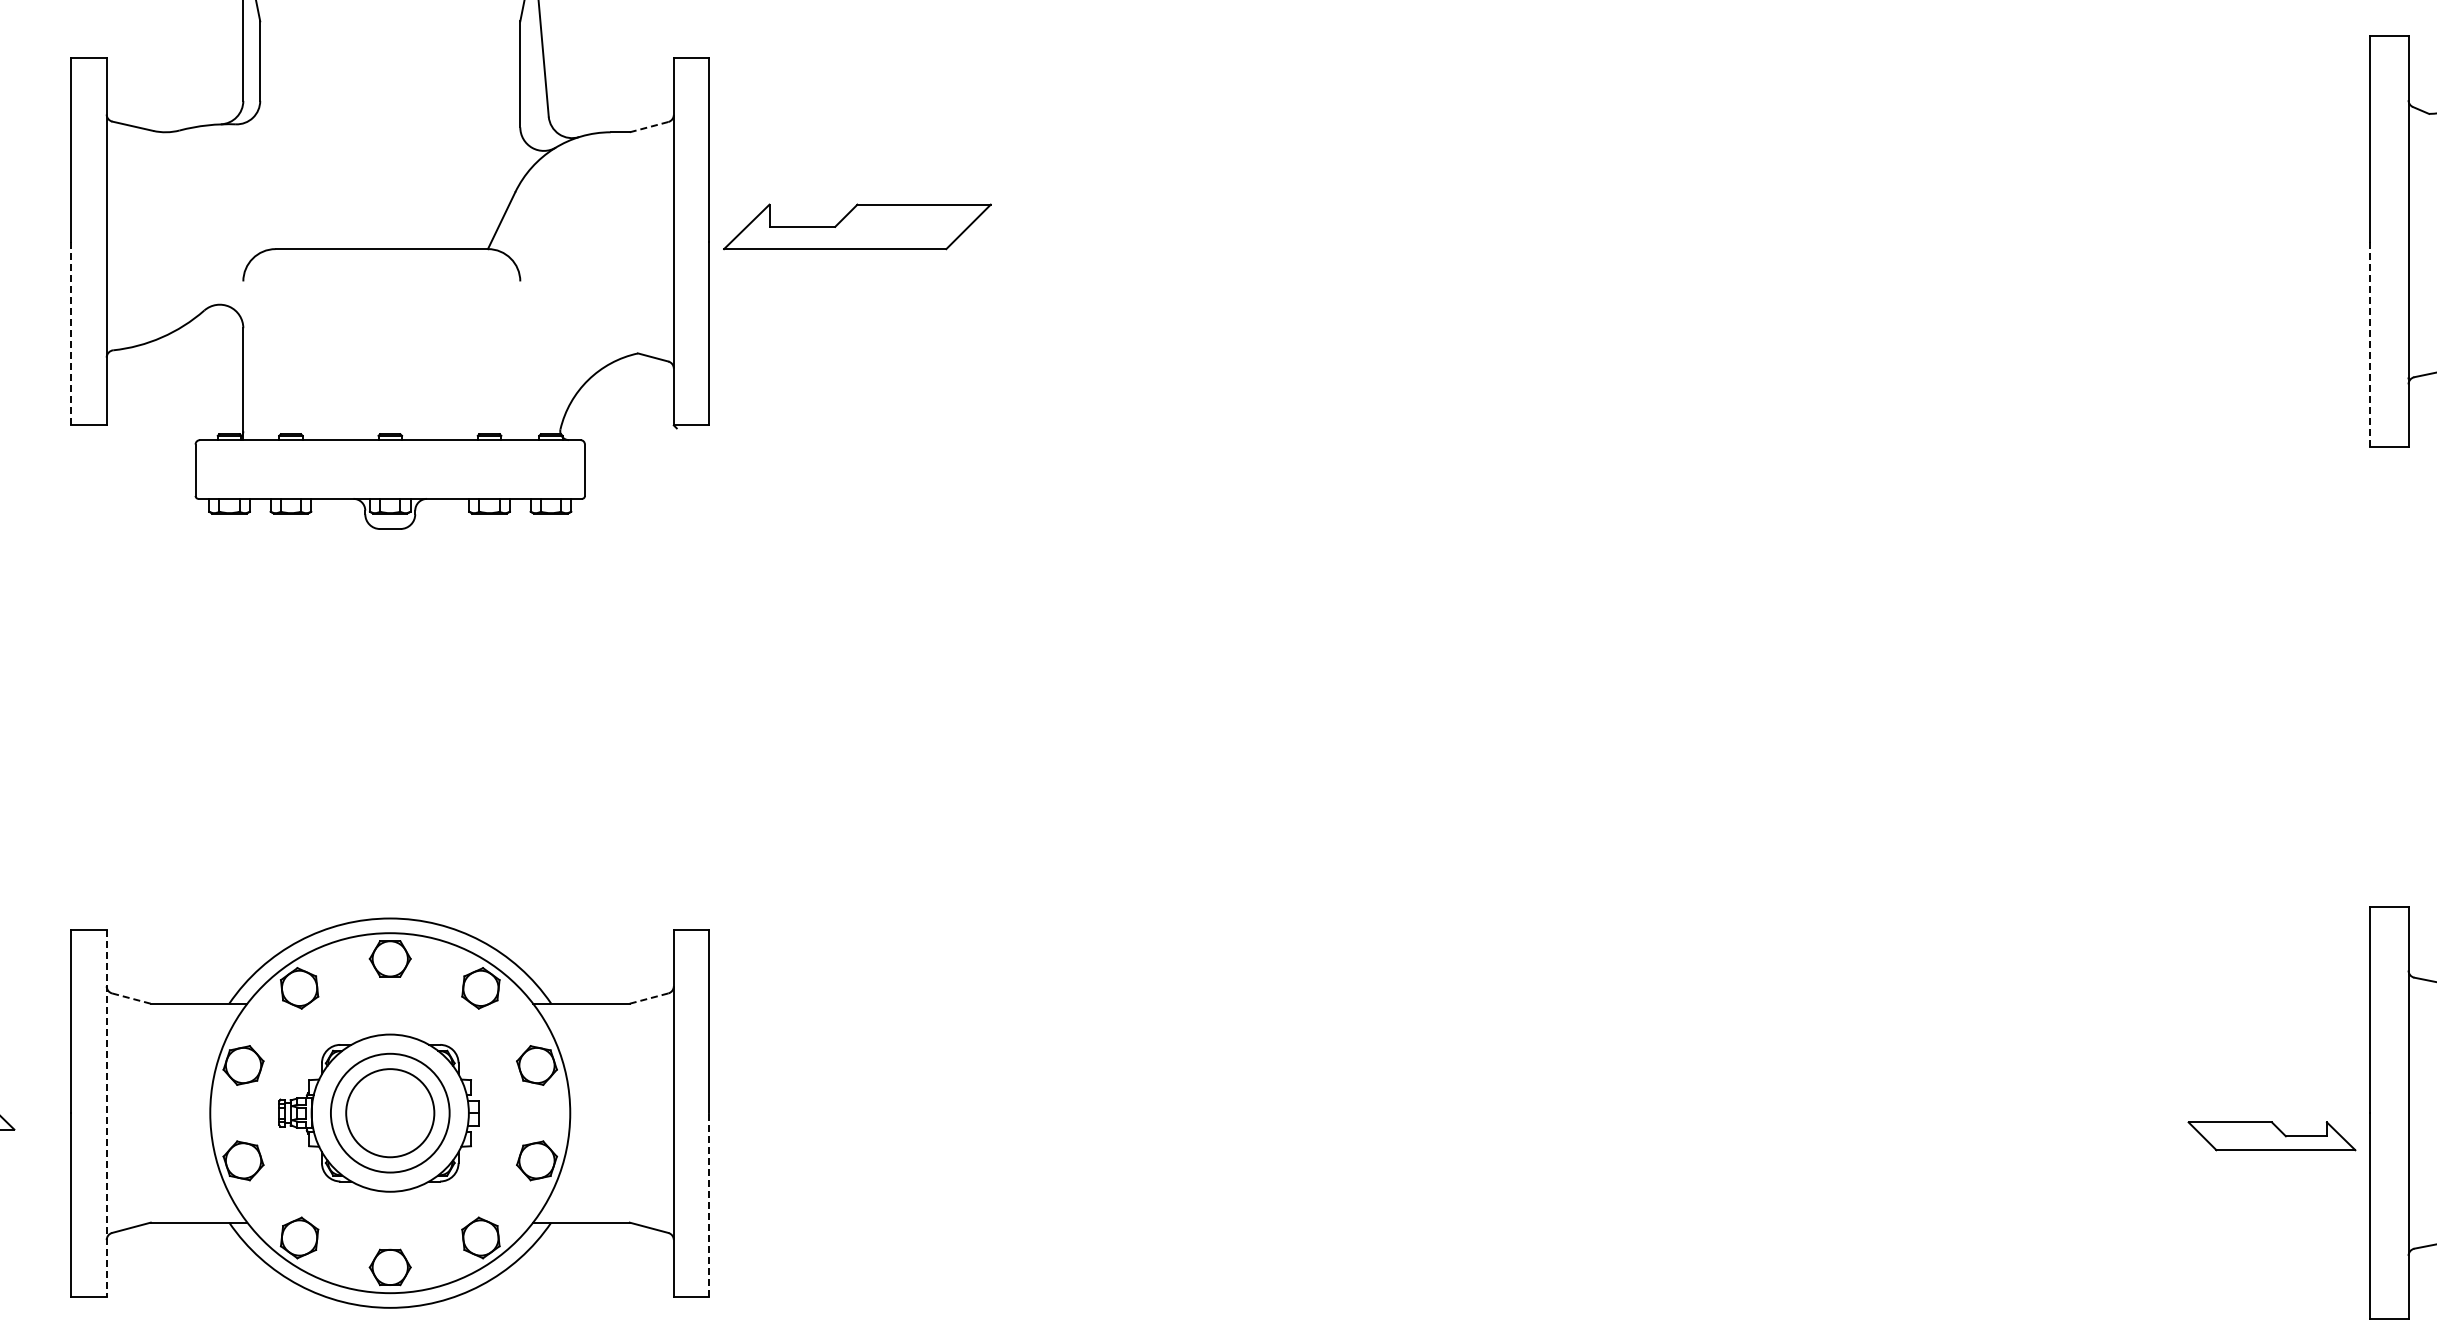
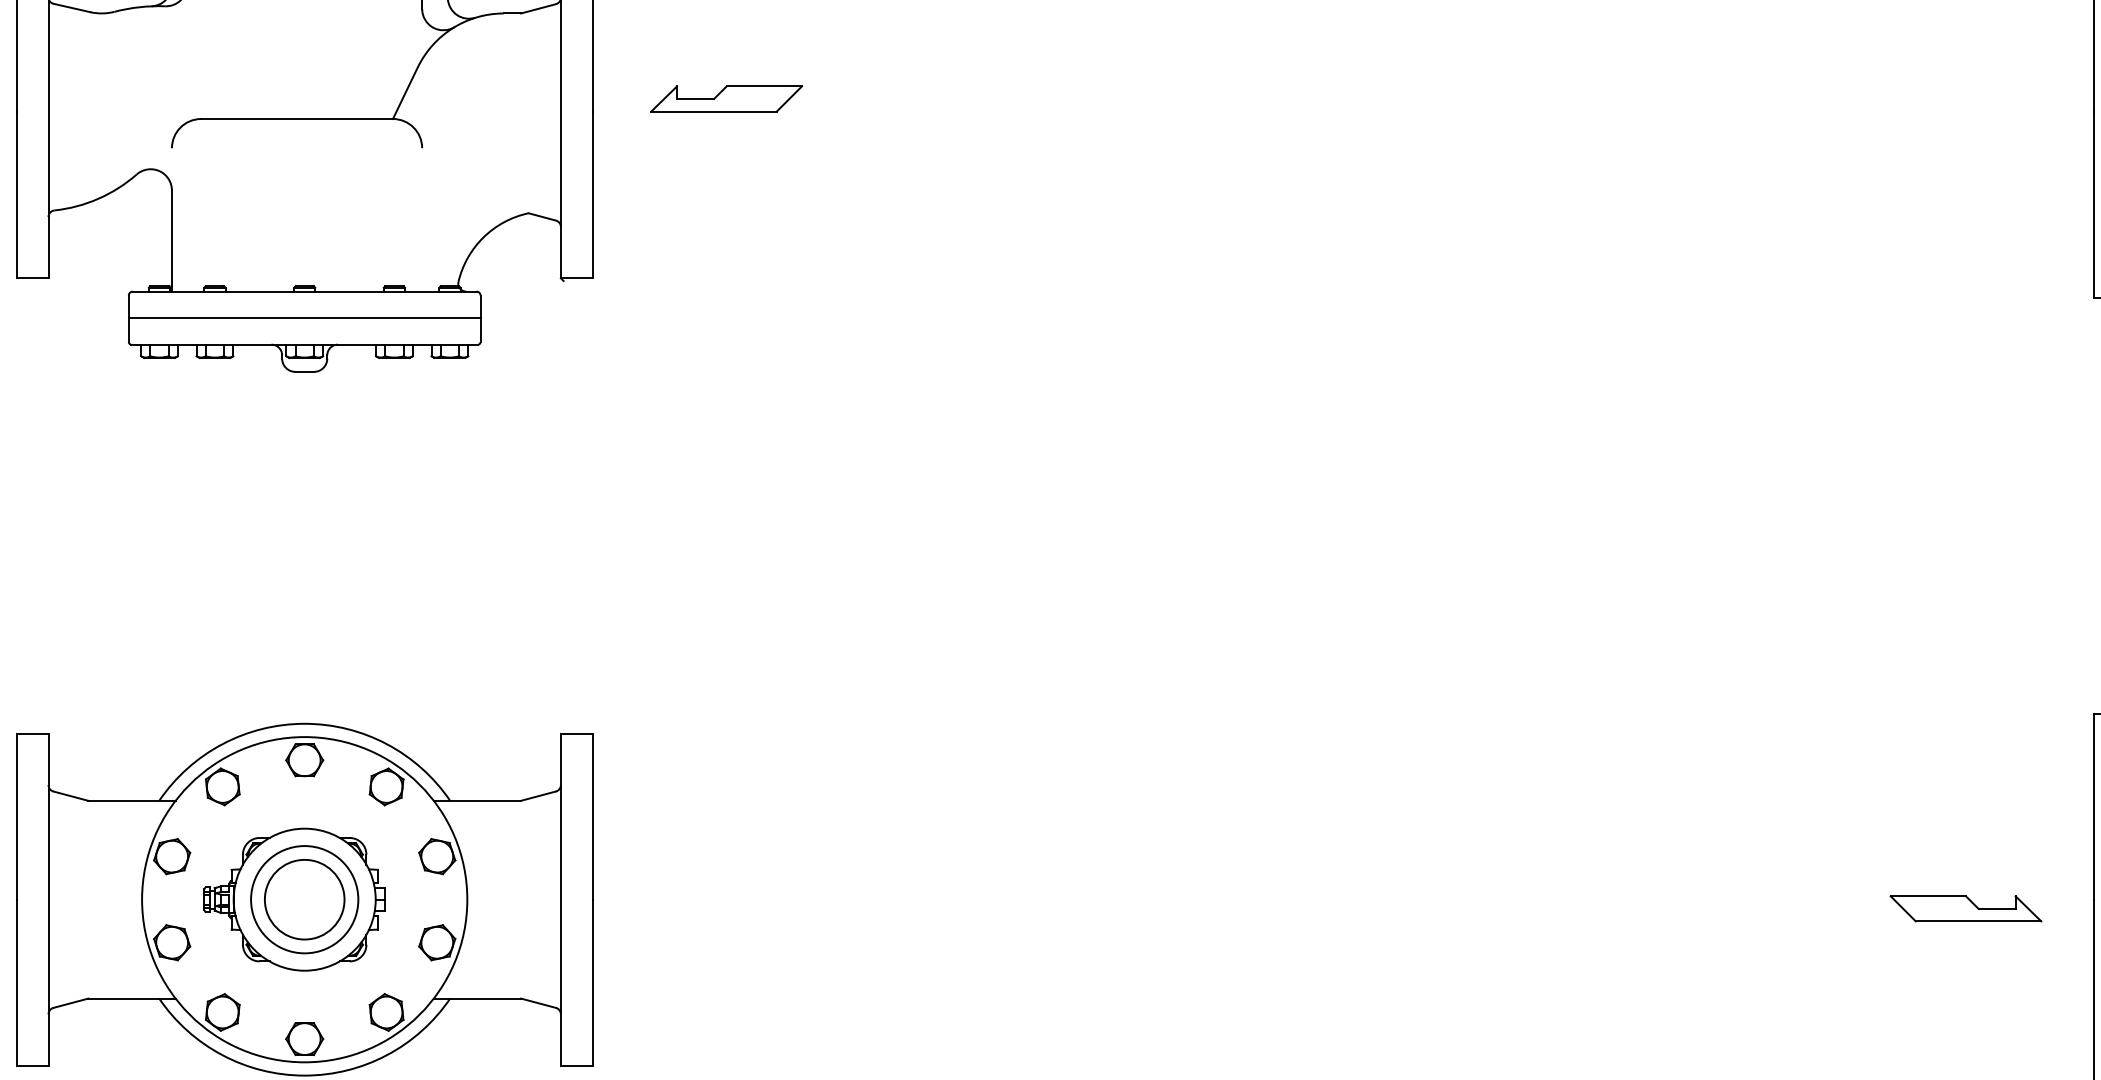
line: (649, 127) -> (538, 9), dashed -> solid
part: (856, 226) -> (725, 98), size x0.62
line: (71, 333) -> (16, 195), dashed -> solid
line: (2370, 344) -> (2093, 205), dashed -> solid
line: (389, 469) -> (304, 318), added
line: (131, 998) -> (70, 796), dashed -> solid
line: (649, 998) -> (538, 796), dashed -> solid
line: (106, 1113) -> (48, 899), dashed -> solid
part: (2271, 1136) -> (1965, 909), moved
line: (709, 1205) -> (593, 983), dashed -> solid

